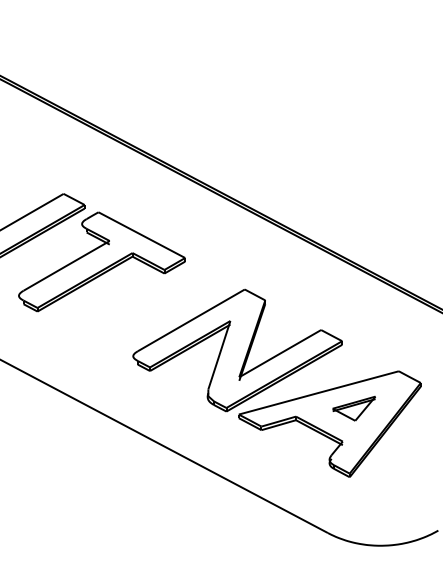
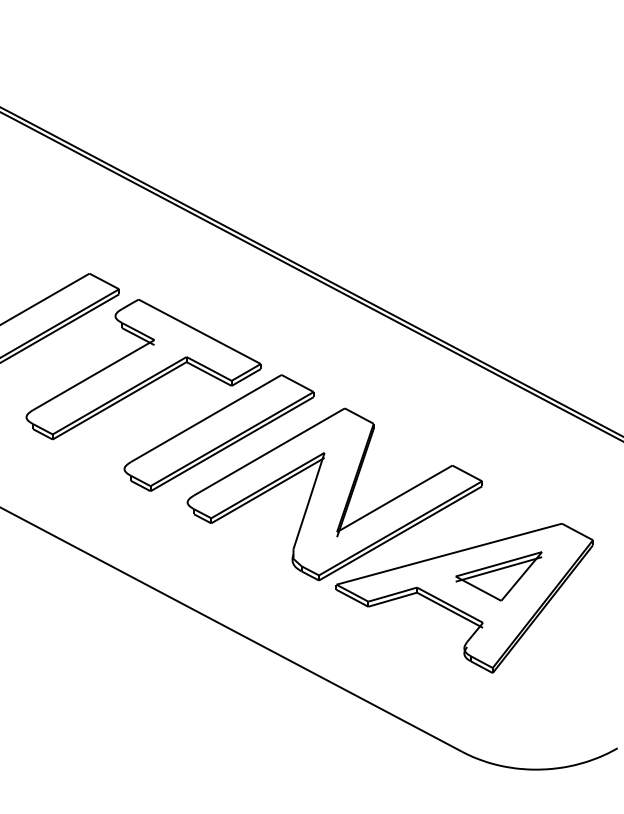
part: (155, 306) -> (218, 432), added
part: (353, 408) -> (498, 576), size x1.43

